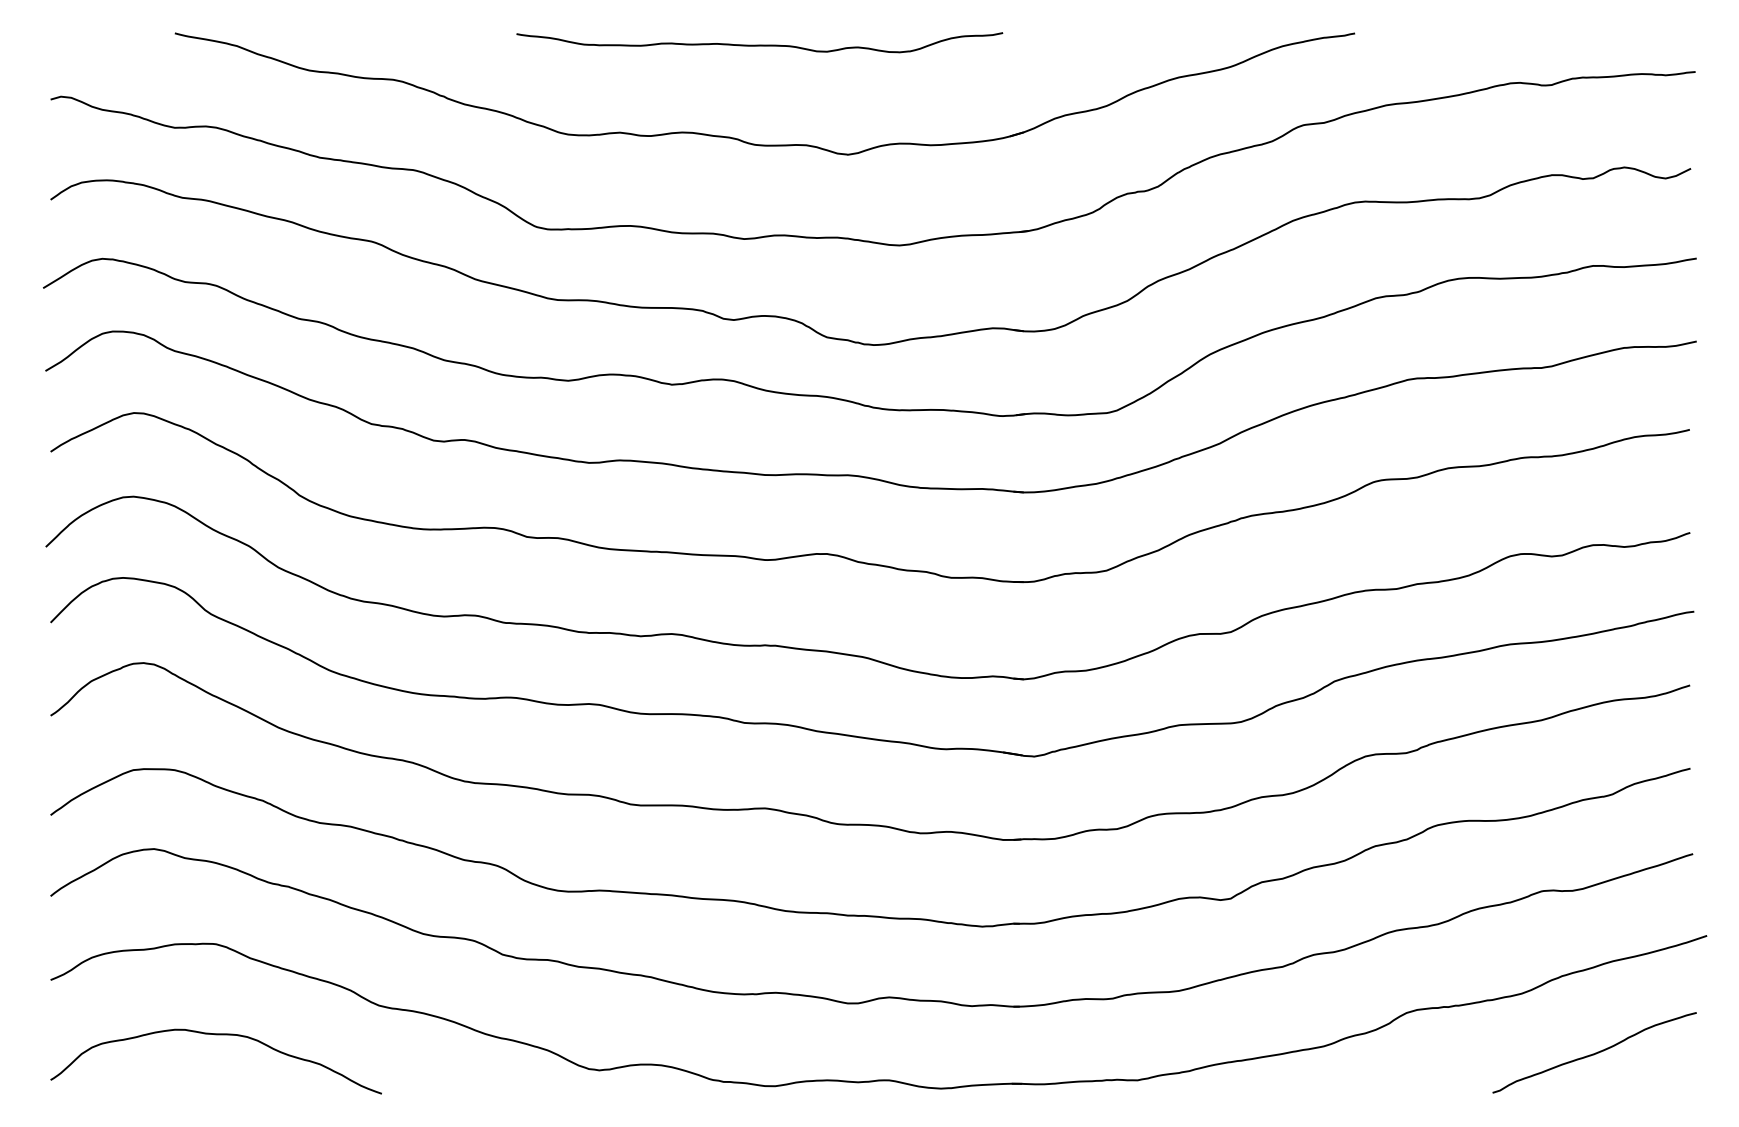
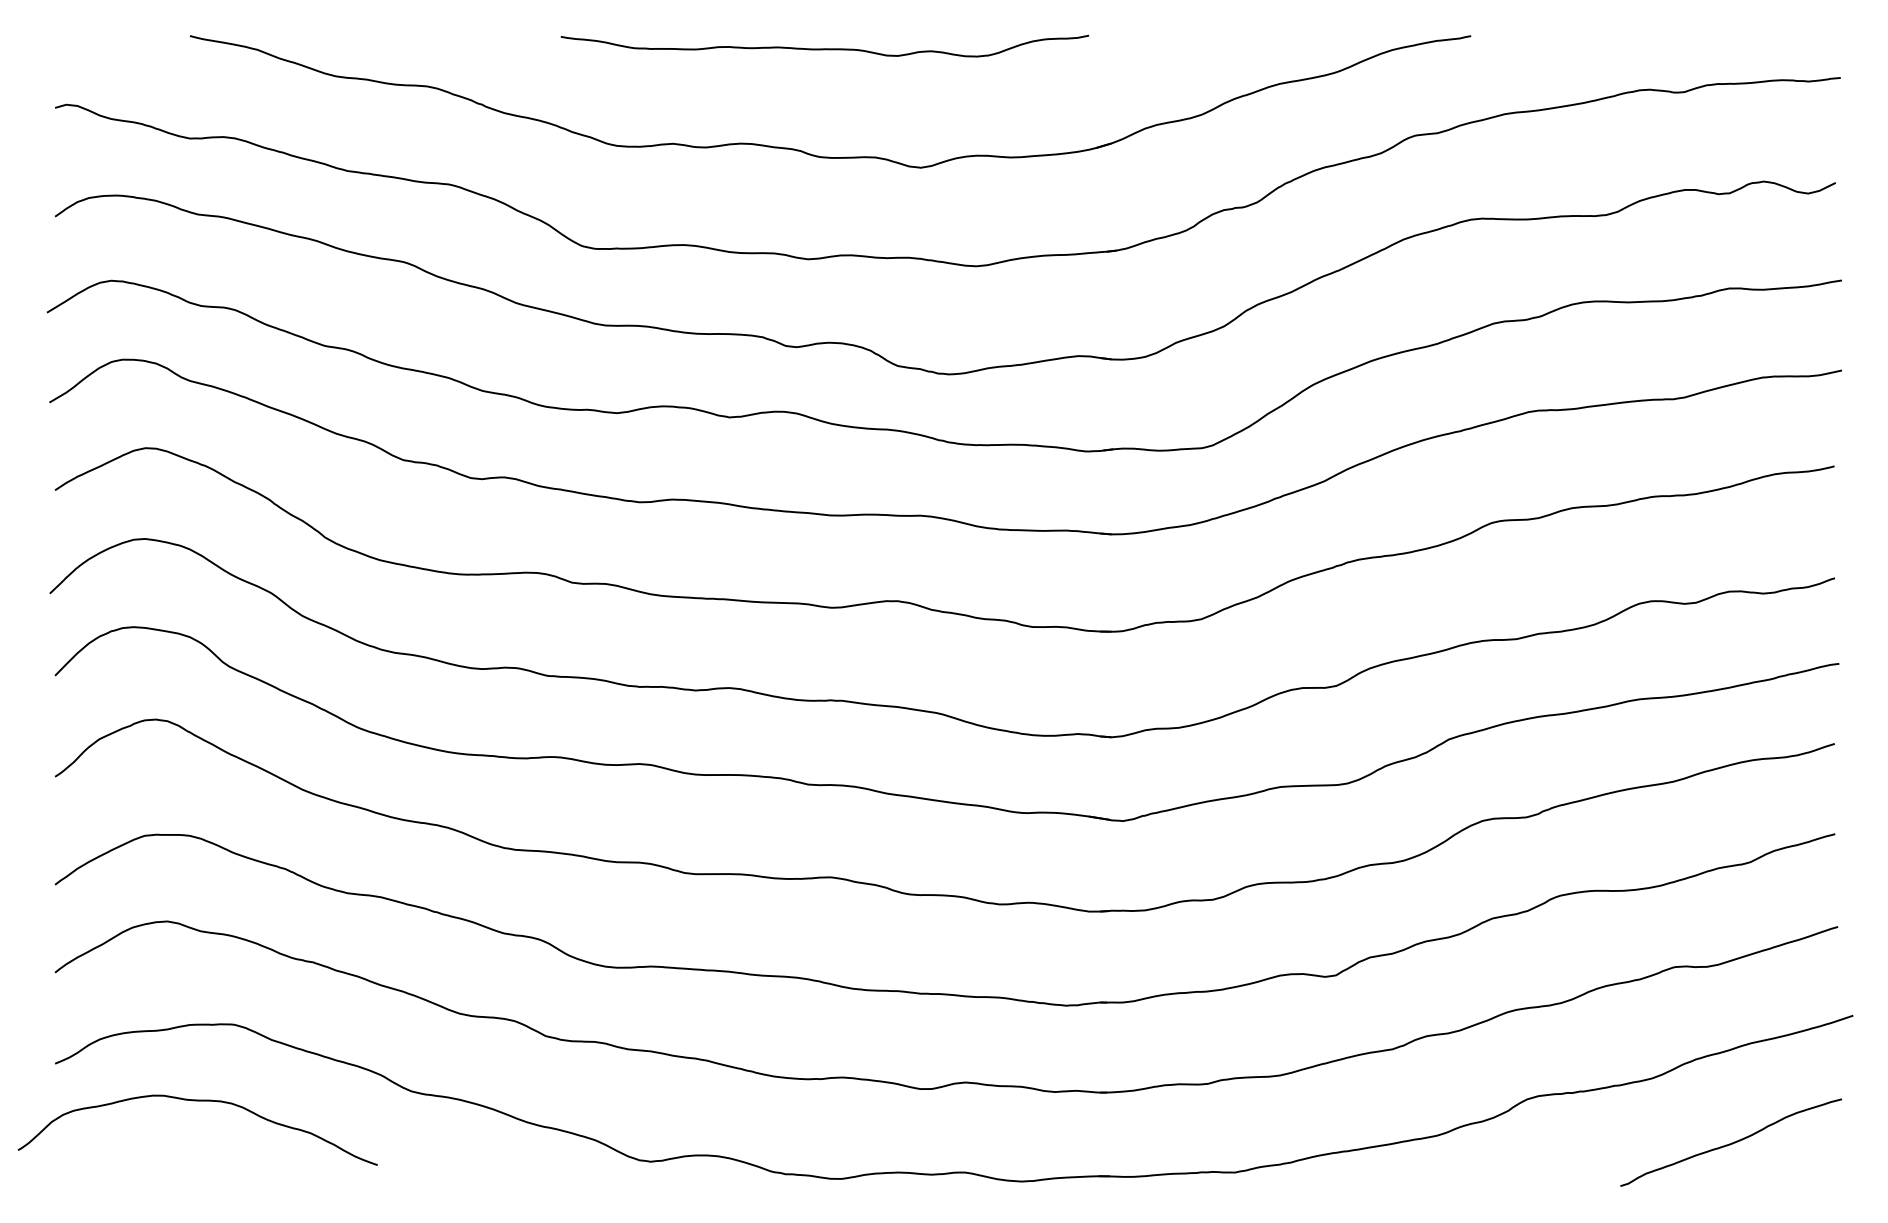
curve: (215, 1035) -> (197, 1101), moved

